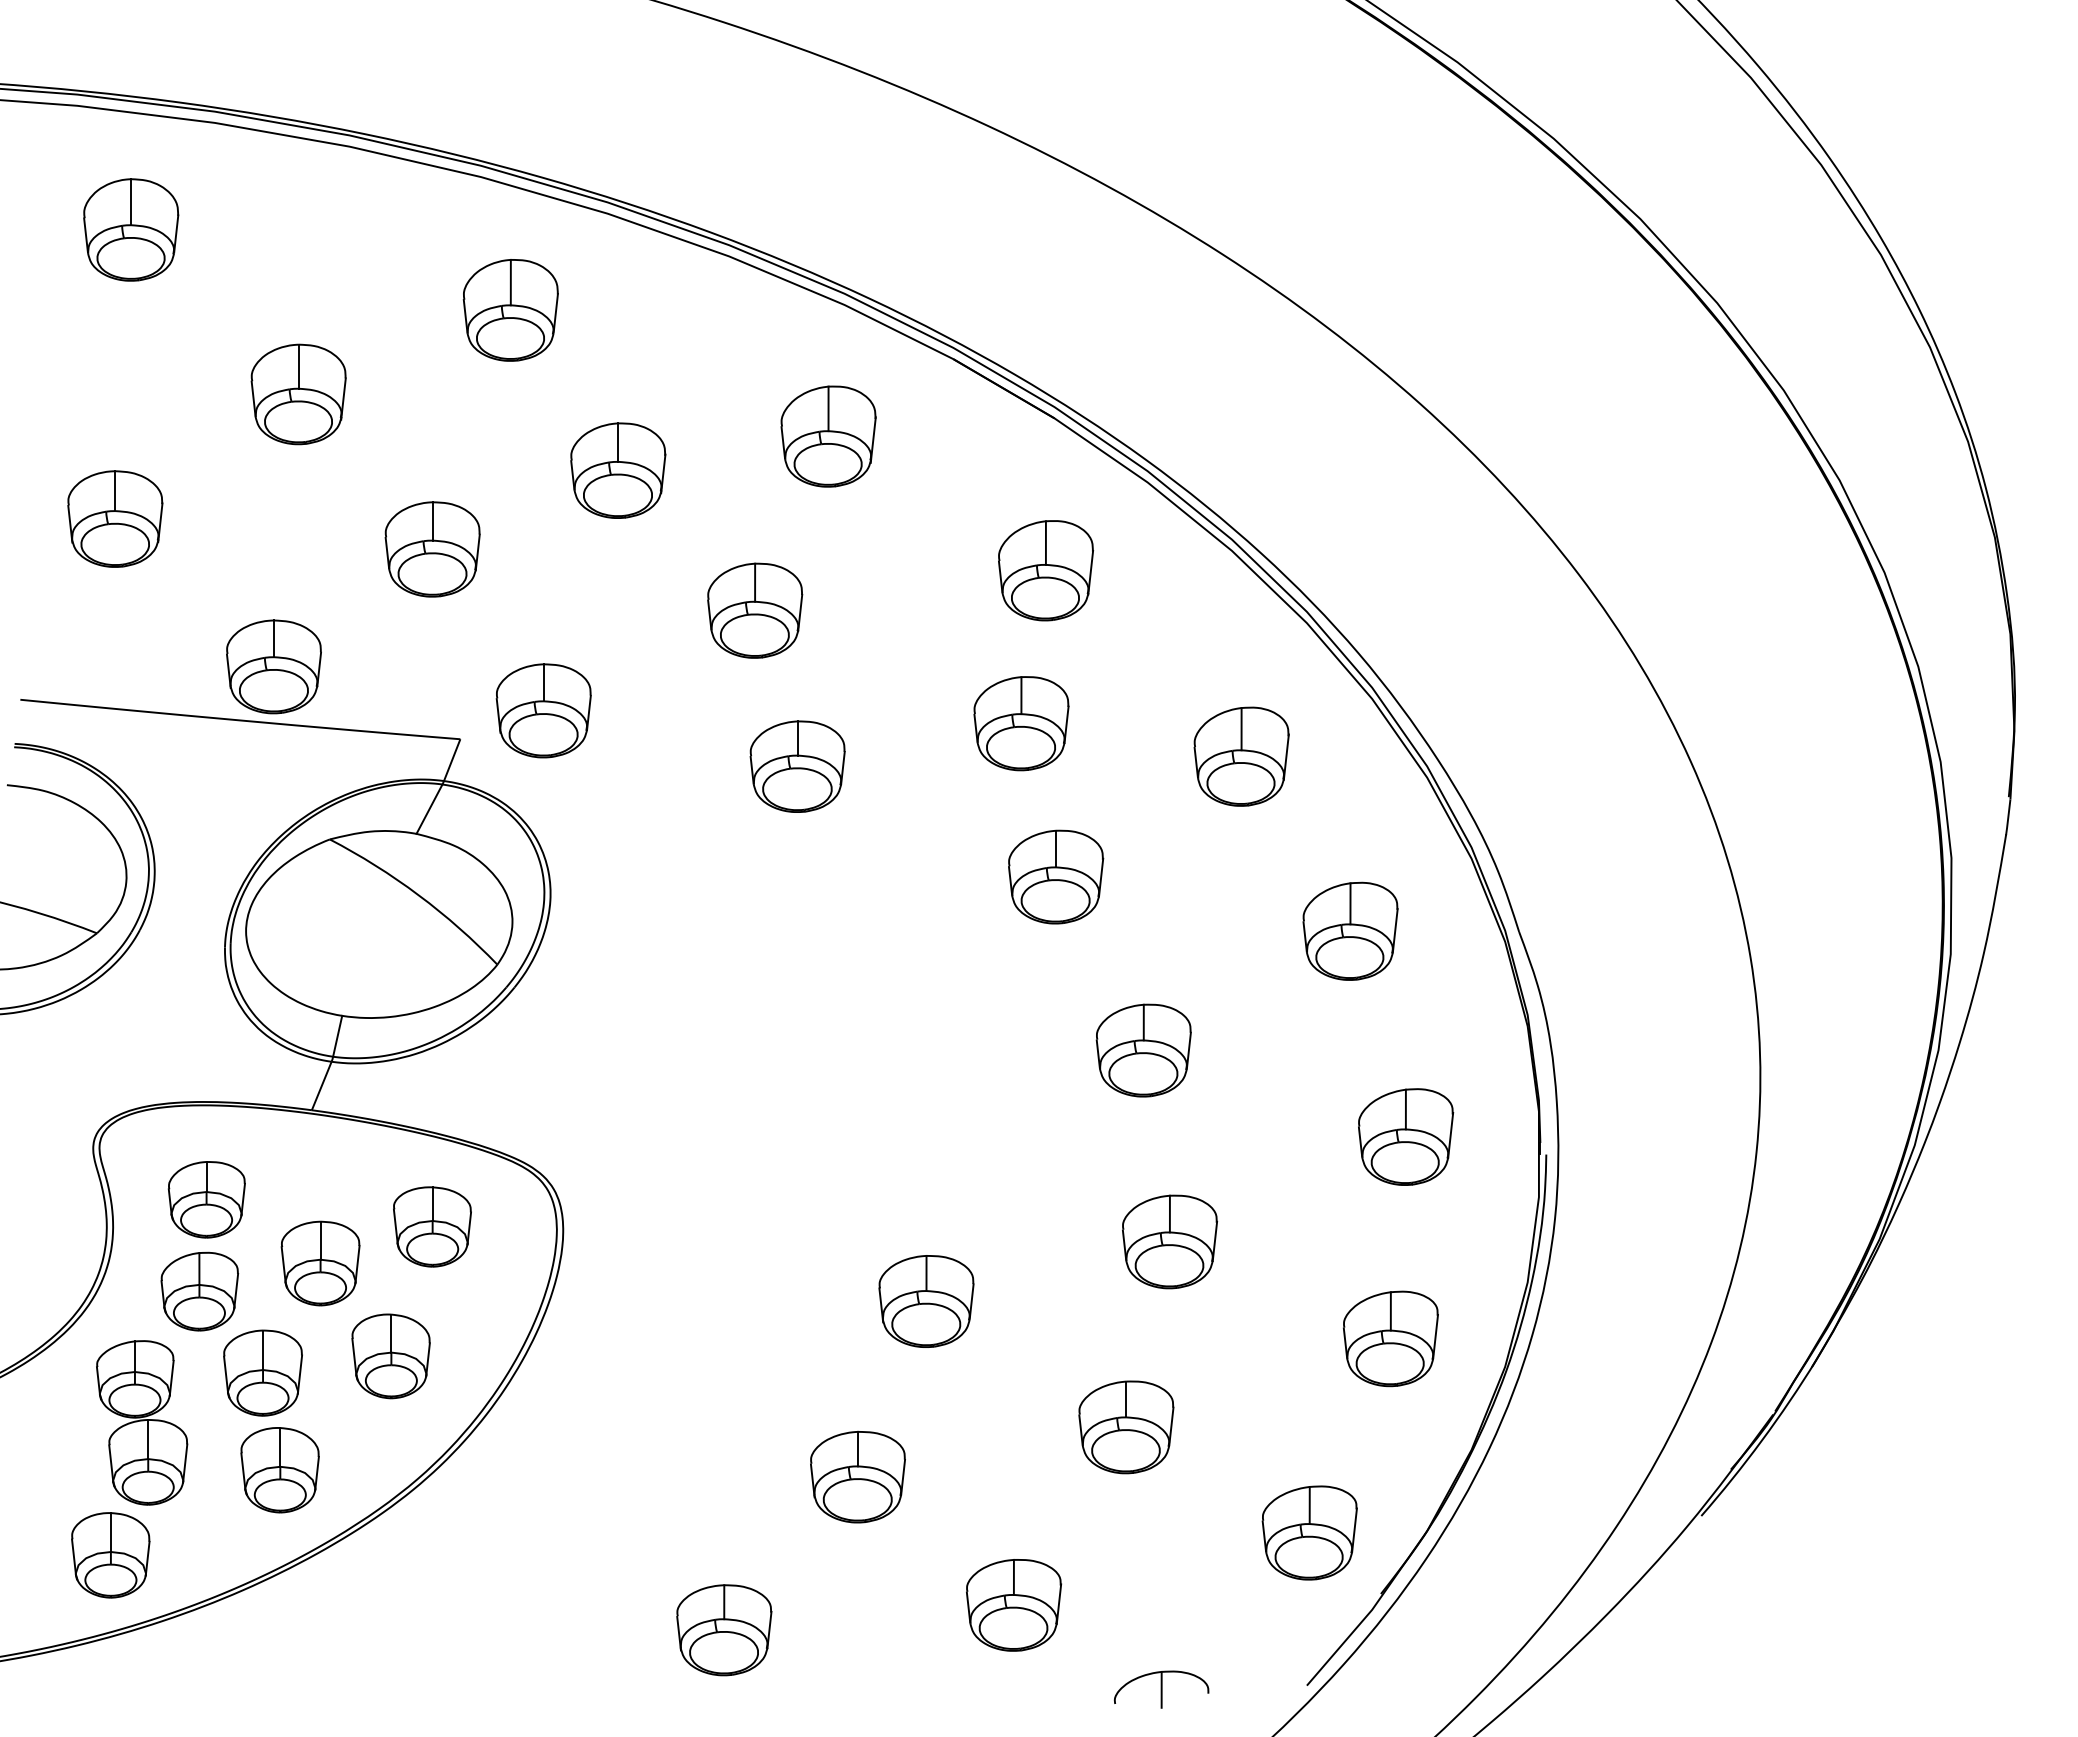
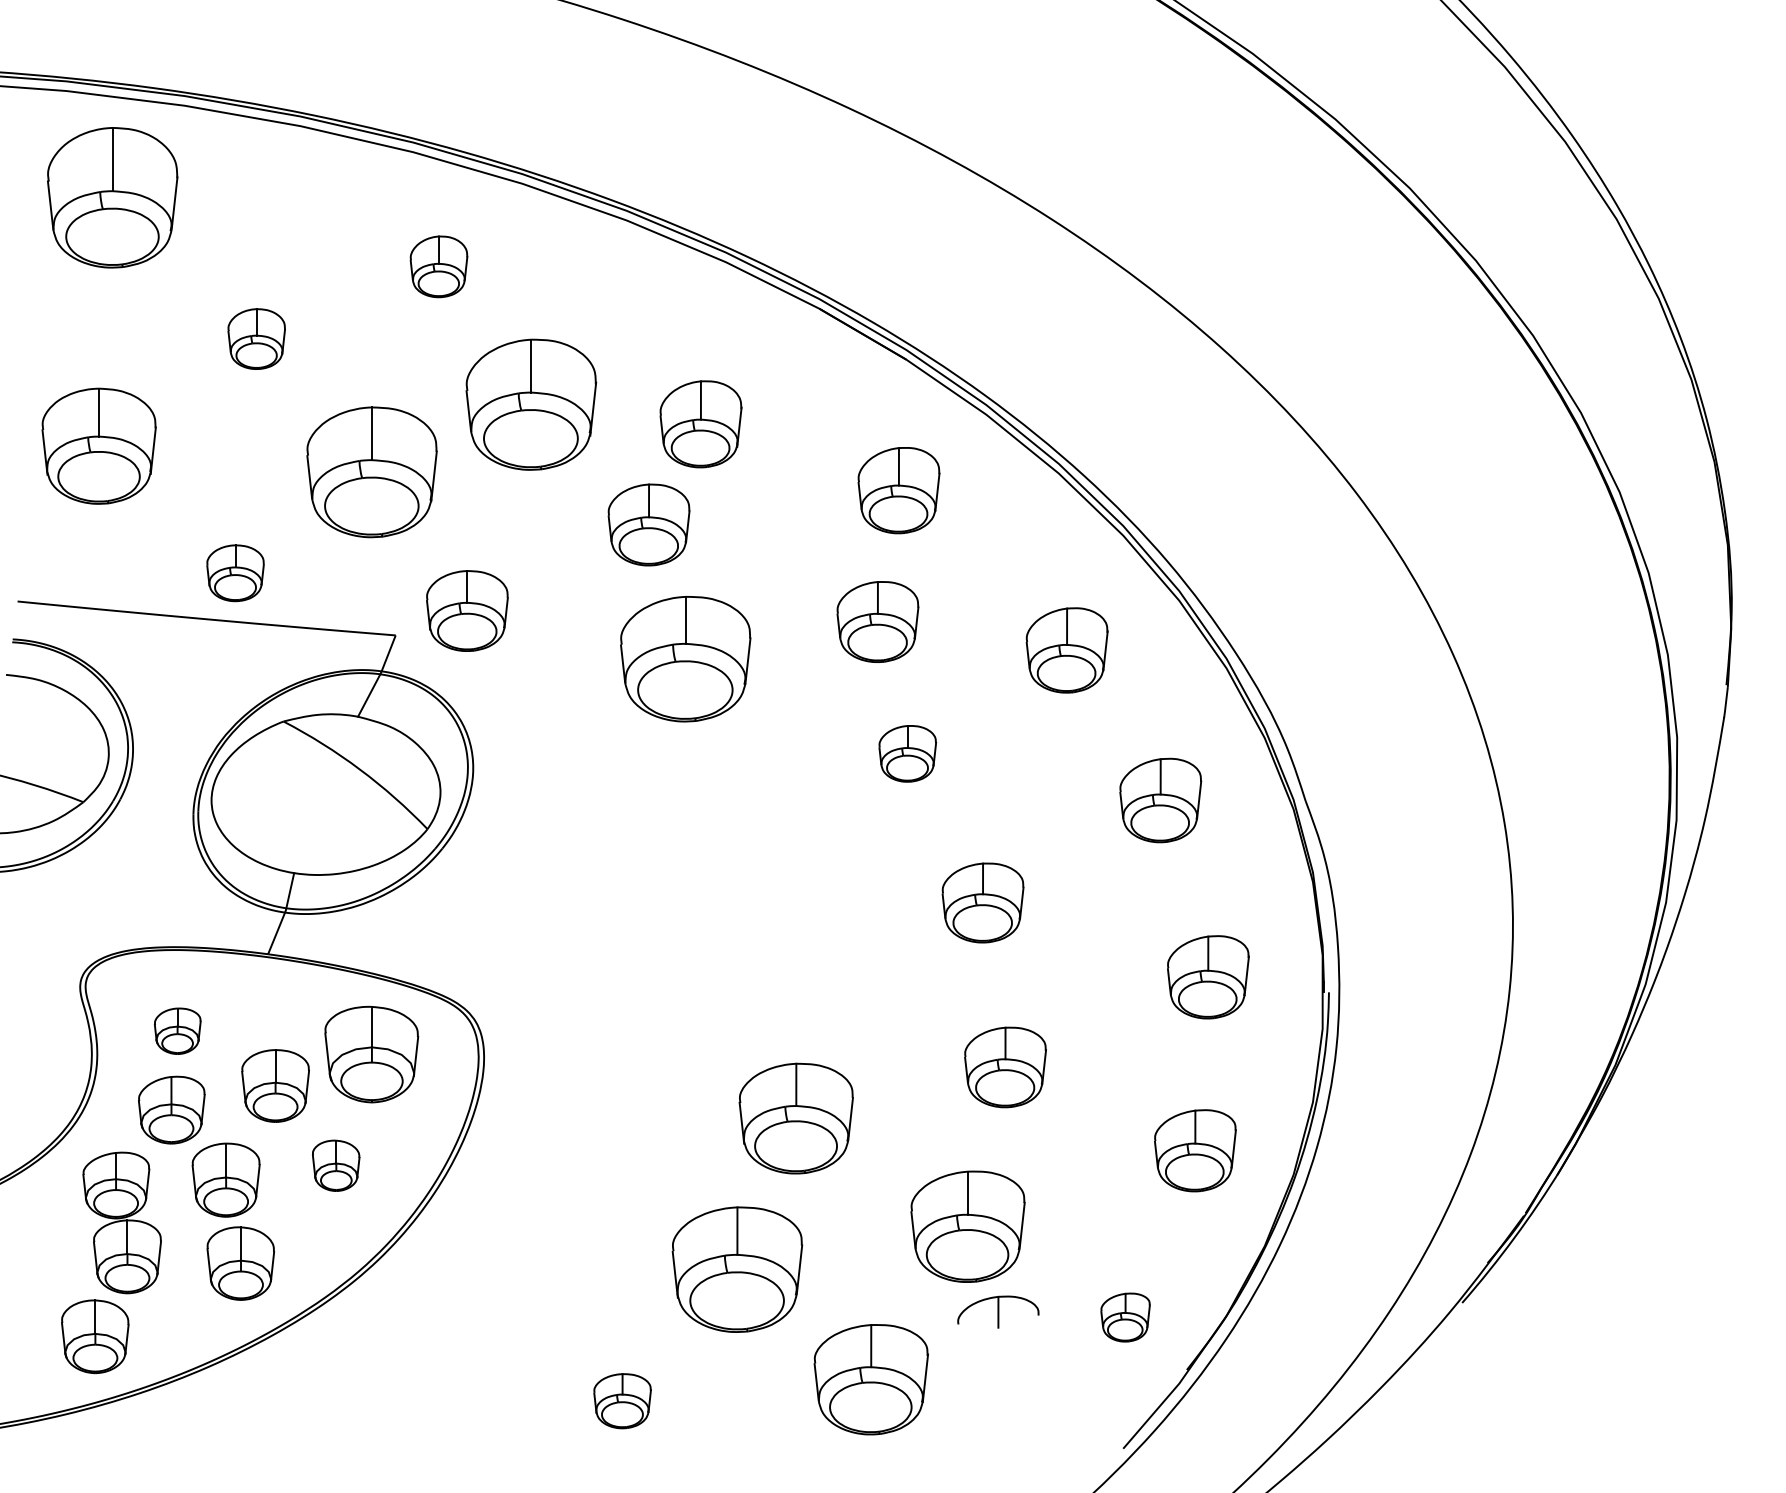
part: (131, 229) -> (113, 197), size x1.6
part: (510, 310) -> (438, 266), size x0.7
part: (298, 394) -> (256, 339), size x0.7
part: (828, 436) -> (700, 424), moved
part: (618, 470) -> (531, 404), size x1.6
part: (115, 518) -> (99, 445), size x1.4
part: (432, 549) -> (371, 472), size x1.6
part: (273, 666) -> (235, 572), size x0.7
part: (797, 766) -> (685, 658), size x1.6
part: (1056, 876) -> (908, 753), size x0.7
part: (206, 1199) -> (177, 1030), size x0.7
part: (432, 1226) -> (371, 1054), size x1.4
part: (926, 1301) -> (796, 1118), size x1.4
part: (390, 1356) -> (335, 1165), size x0.7
part: (1126, 1427) -> (968, 1226), size x1.4
part: (857, 1476) -> (737, 1269), size x1.6
part: (1309, 1532) -> (1125, 1317), size x0.6
part: (1014, 1605) -> (871, 1379), size x1.4
part: (724, 1630) -> (622, 1401), size x0.7
part: (1161, 1689) -> (998, 1311), moved

